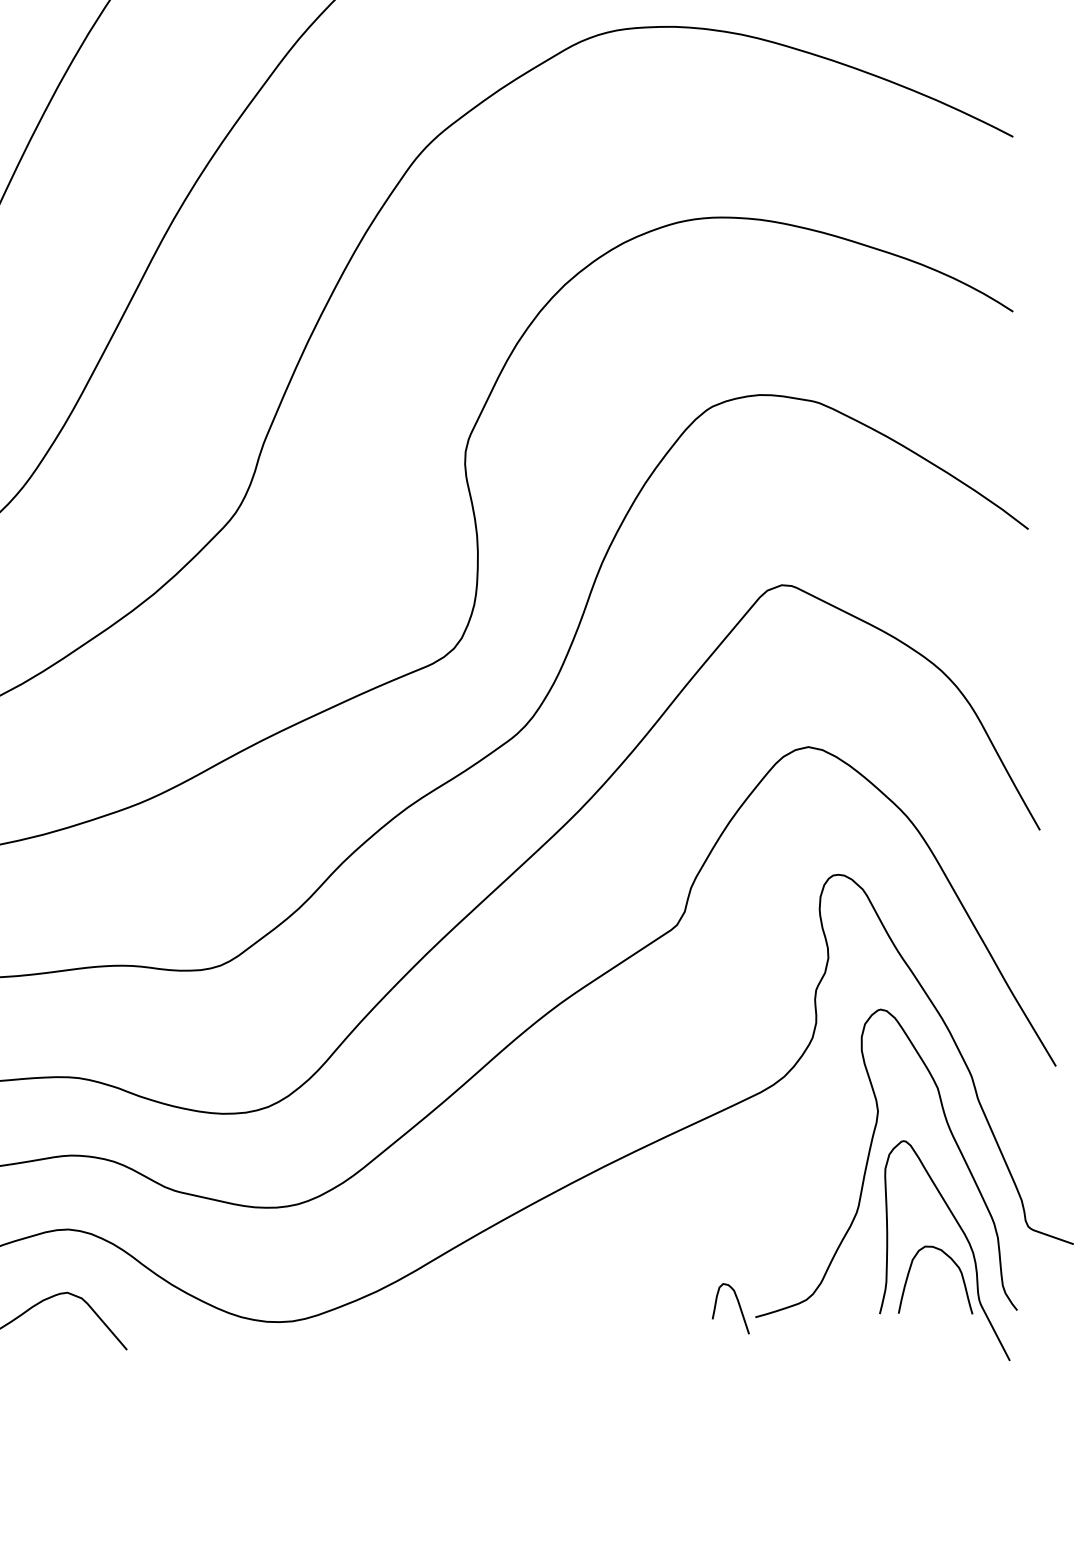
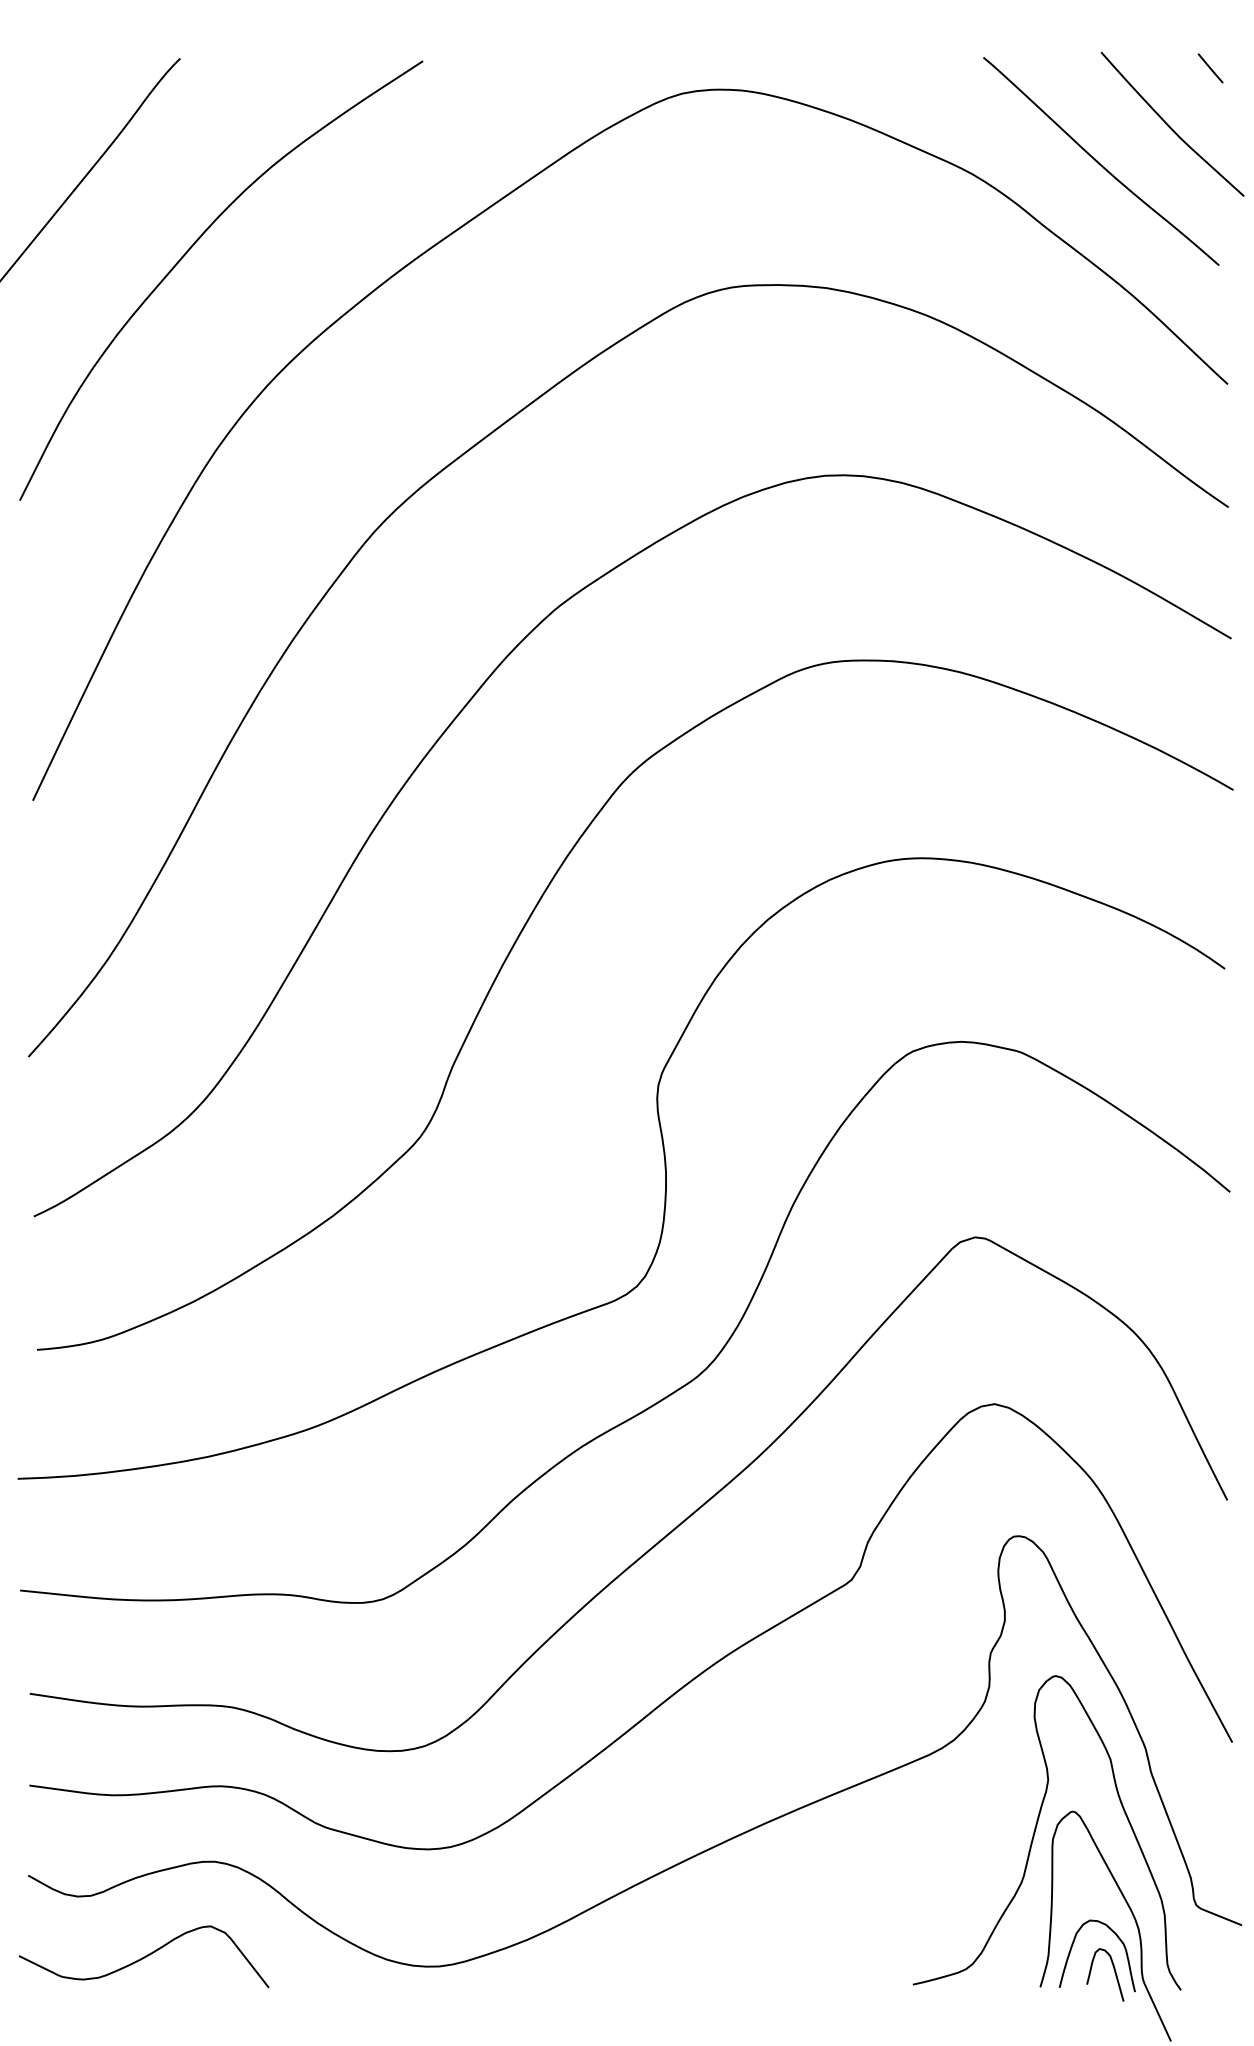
curve: (738, 1307) -> (1114, 1973), moved

